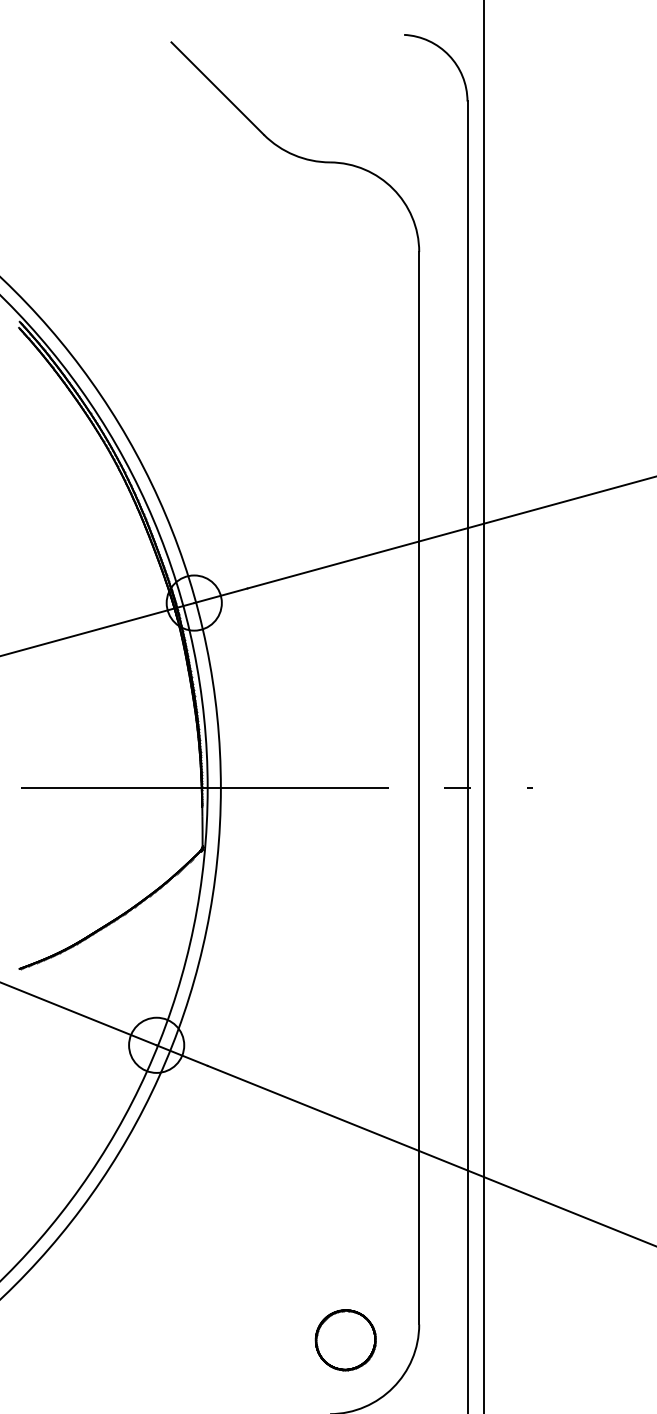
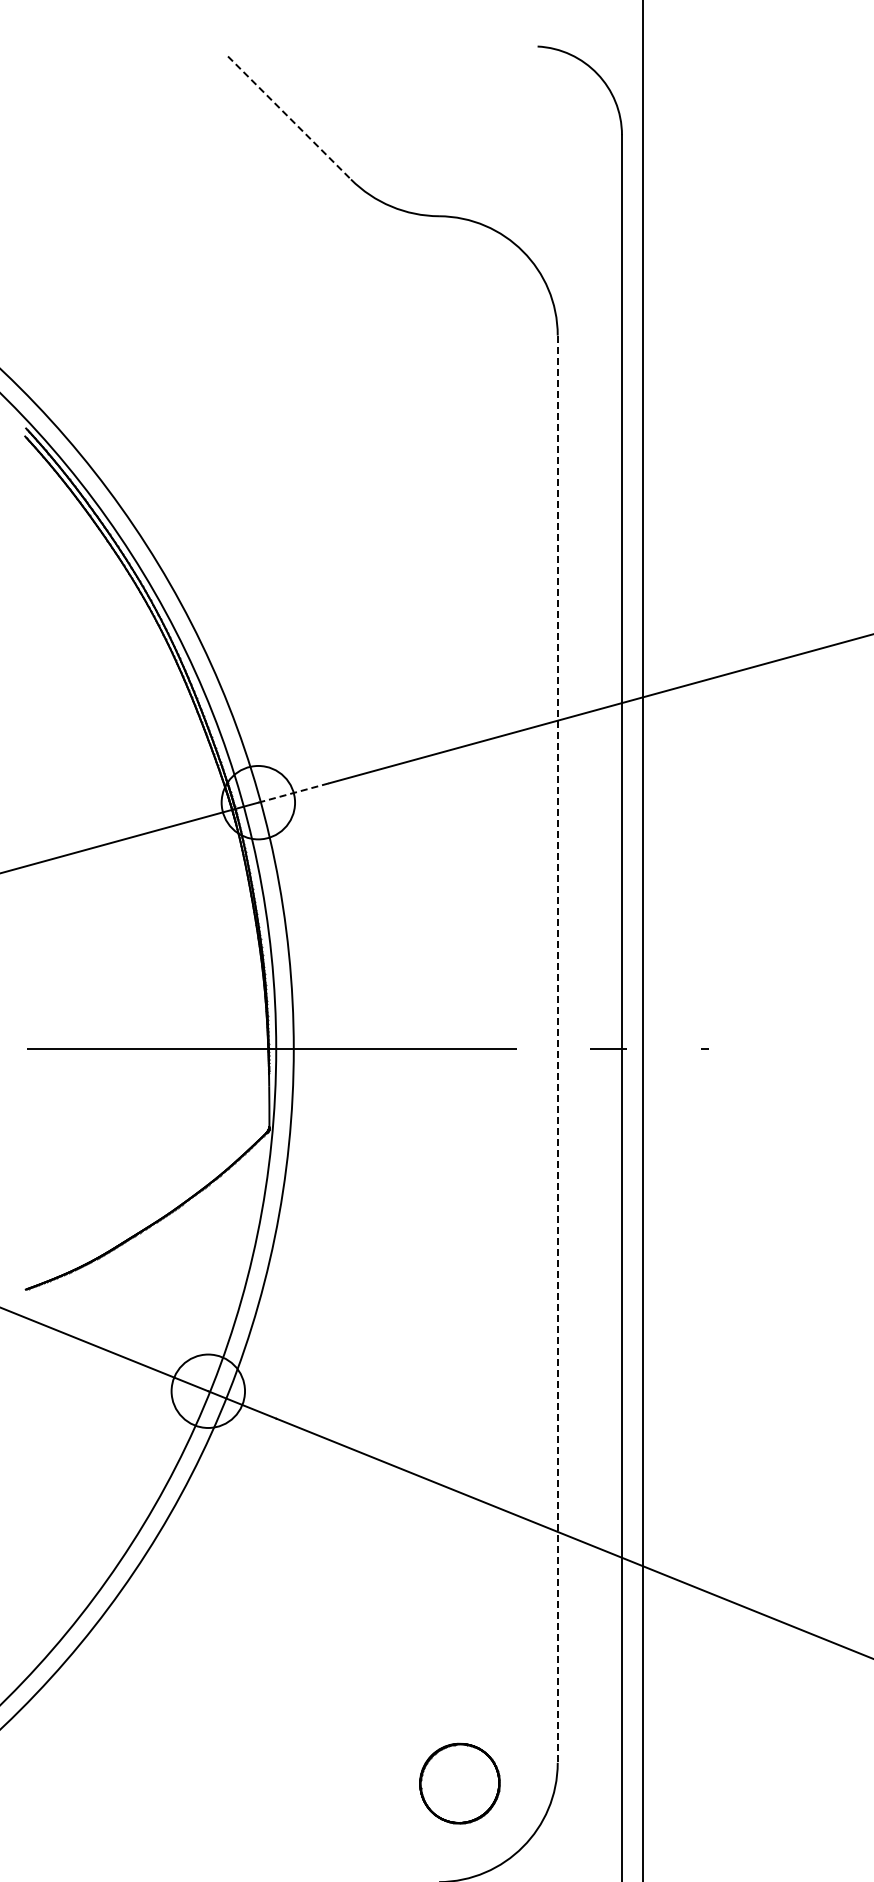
line: (217, 88) -> (289, 117), solid -> dashed
line: (220, 595) -> (293, 792), solid -> dashed
line: (419, 788) -> (557, 1049), solid -> dashed

